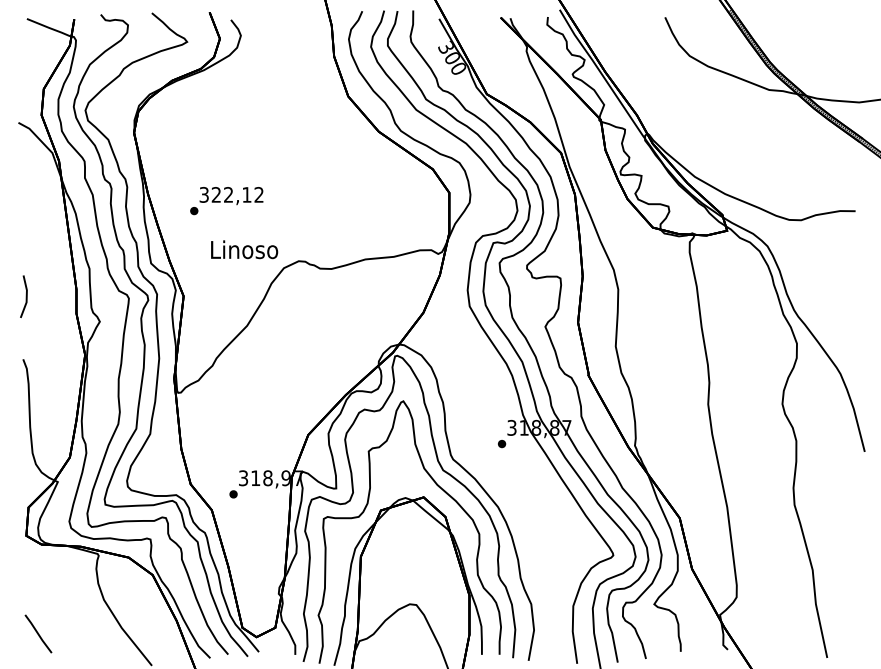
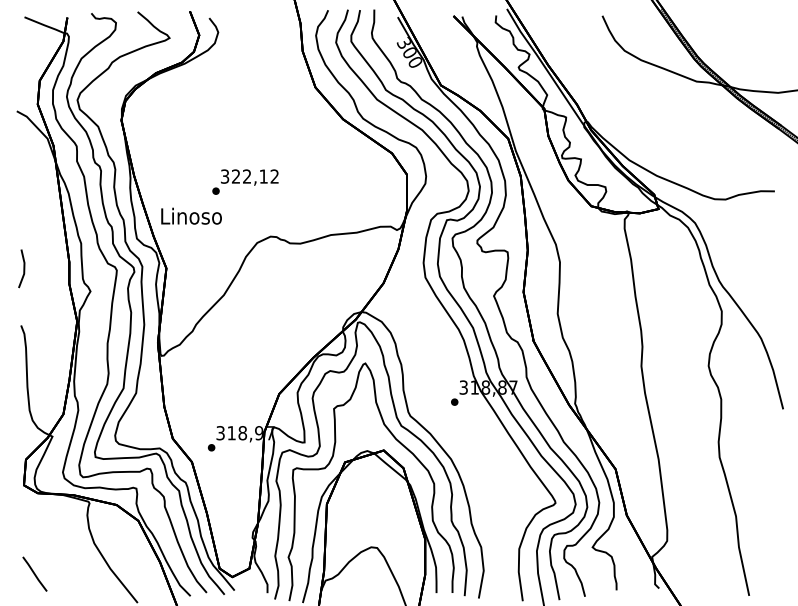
text: (226, 200) -> (245, 181), moved
text: (244, 248) -> (191, 215), moved

